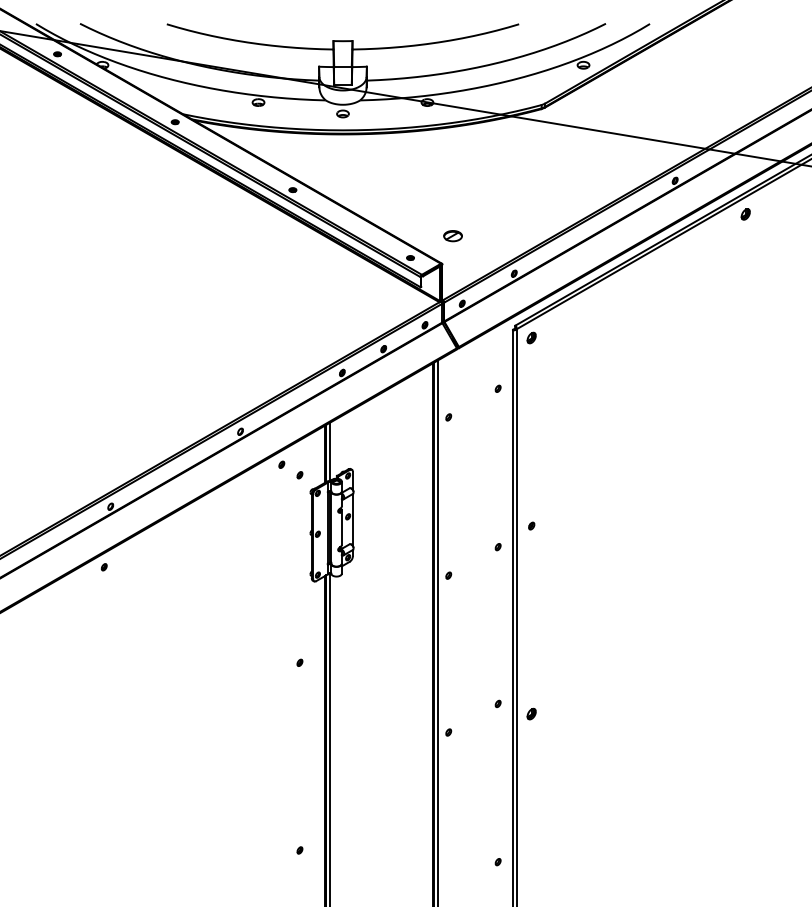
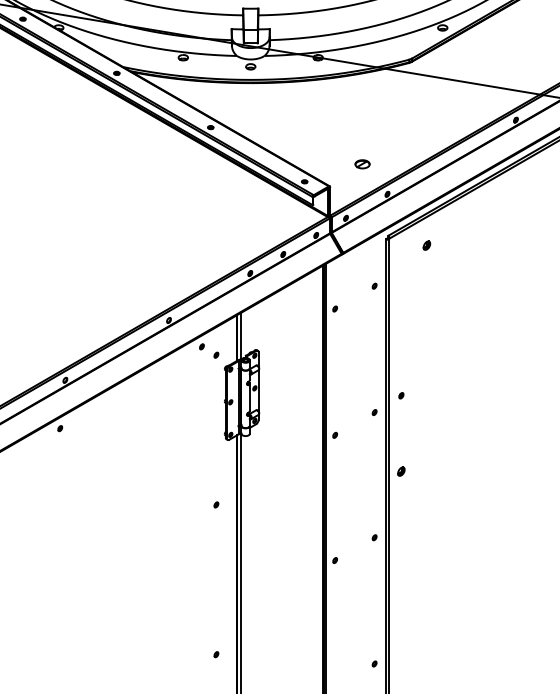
part: (452, 236) -> (362, 164), moved
part: (531, 337) -> (426, 245), moved
part: (531, 713) -> (401, 471), moved

